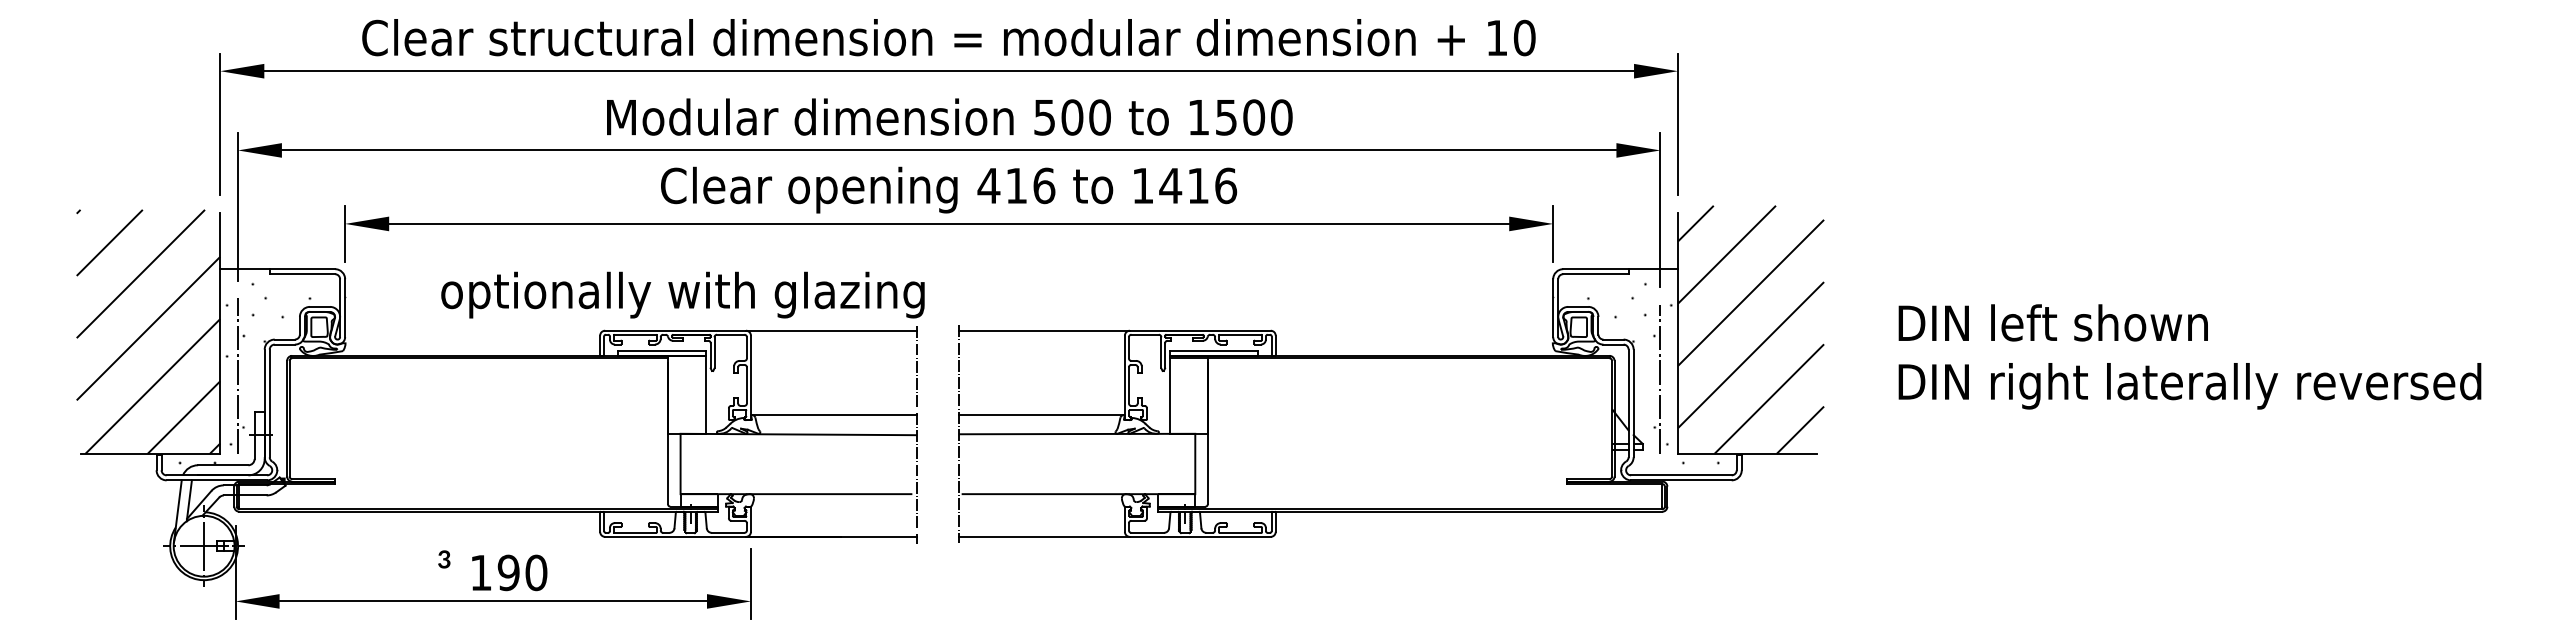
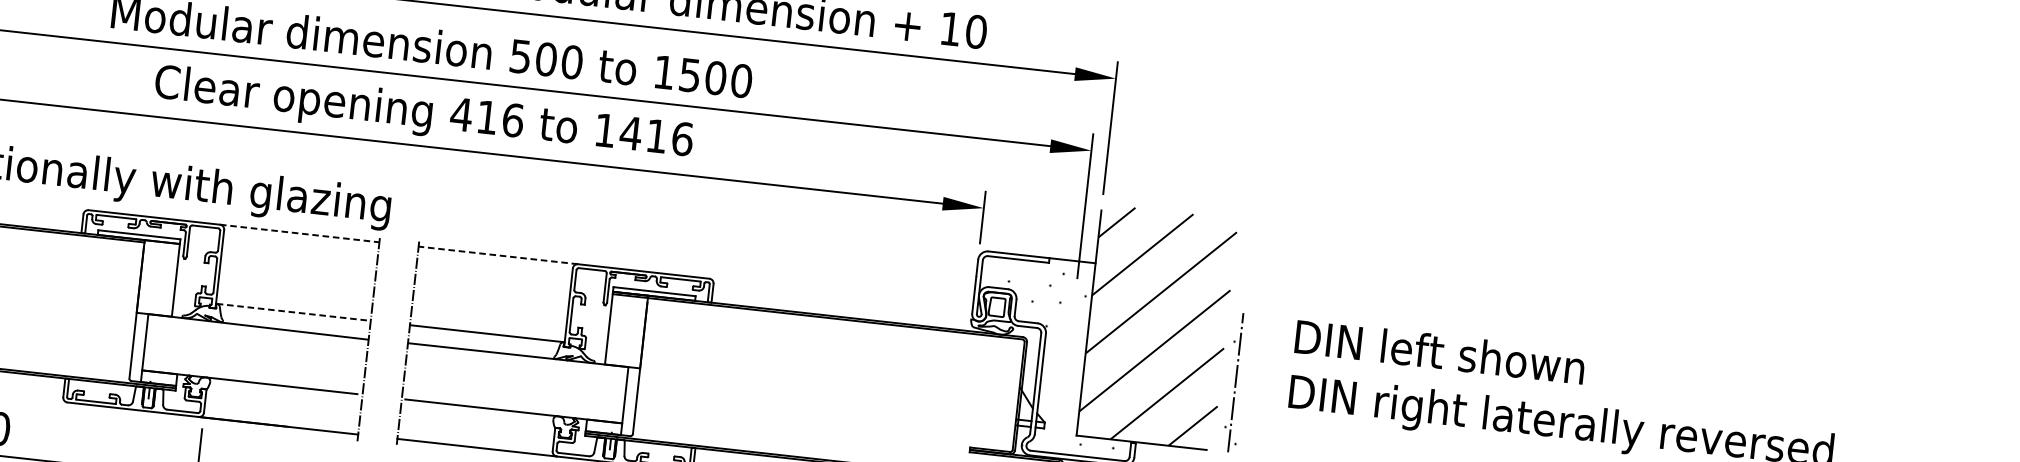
line: (831, 330) -> (299, 233), solid -> dashed
line: (1043, 330) -> (497, 255), solid -> dashed
part: (1660, 379) -> (1235, 382), moved
line: (834, 414) -> (293, 311), solid -> dashed

